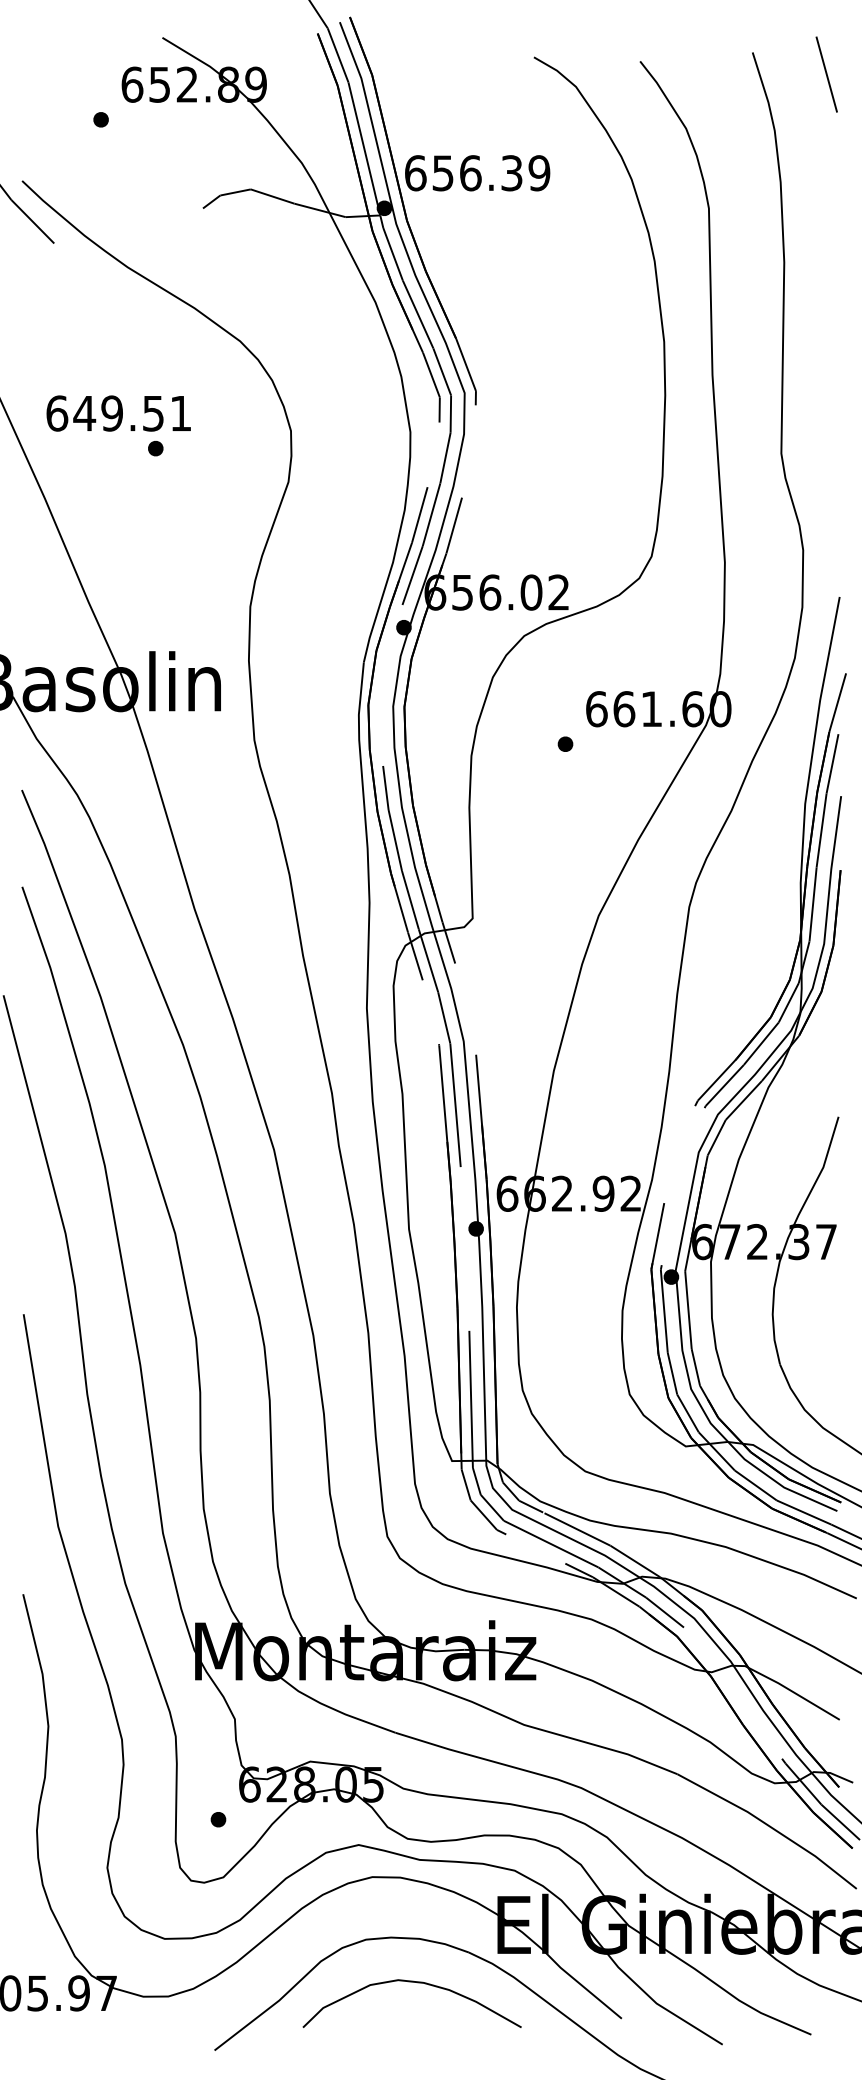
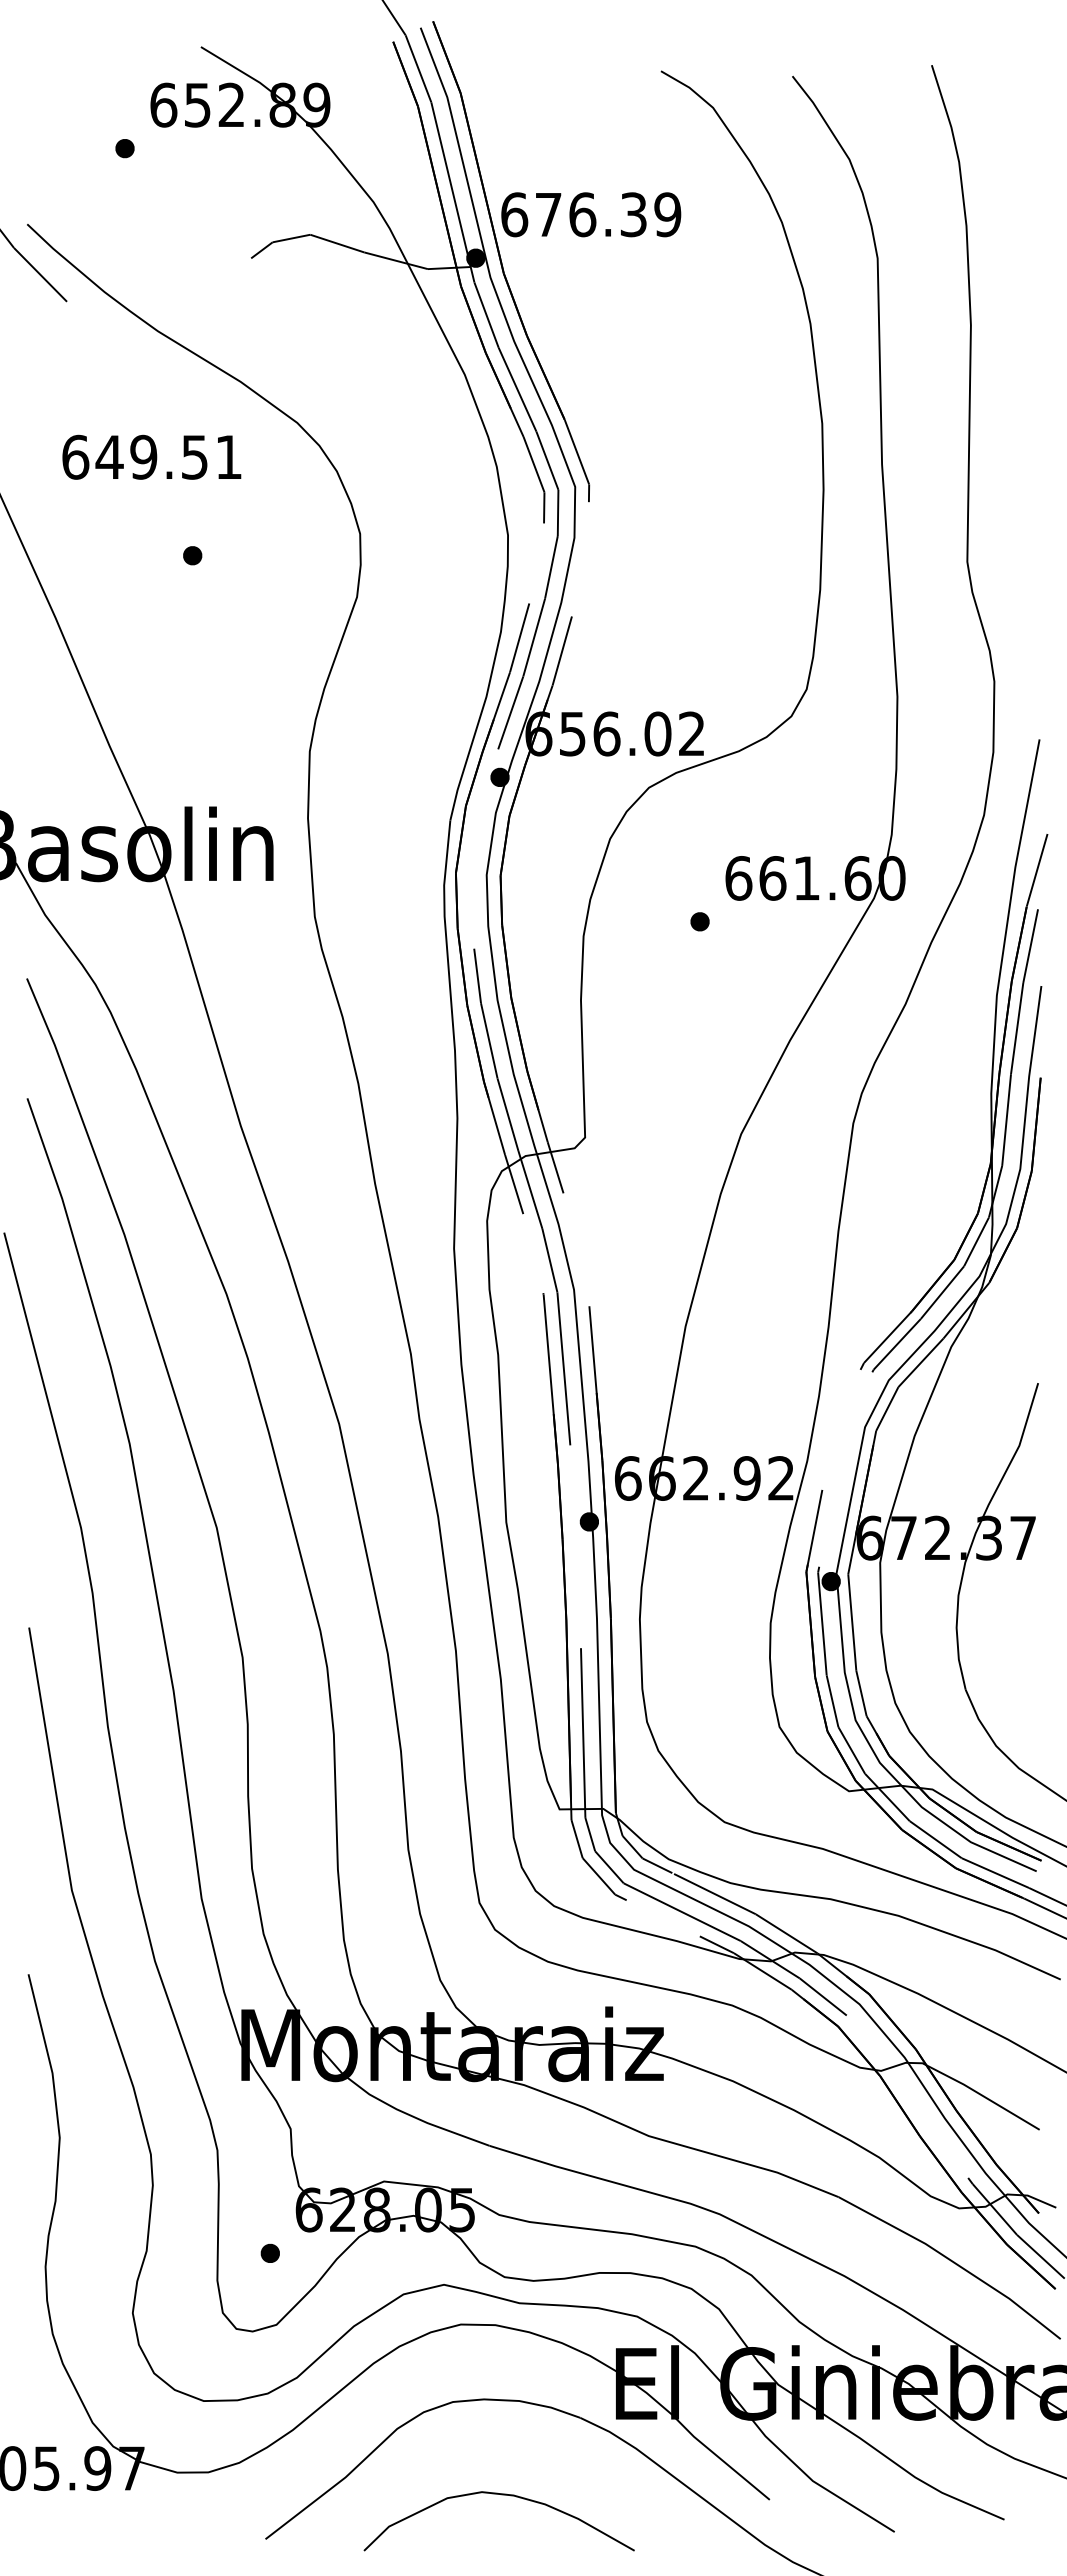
line: (826, 74) -> (1023, 92), removed
text: (443, 173) -> (548, 215), 656.39 -> 676.39
text: (118, 412) -> (151, 456), moved
curve: (414, 1982) -> (501, 2495), moved

